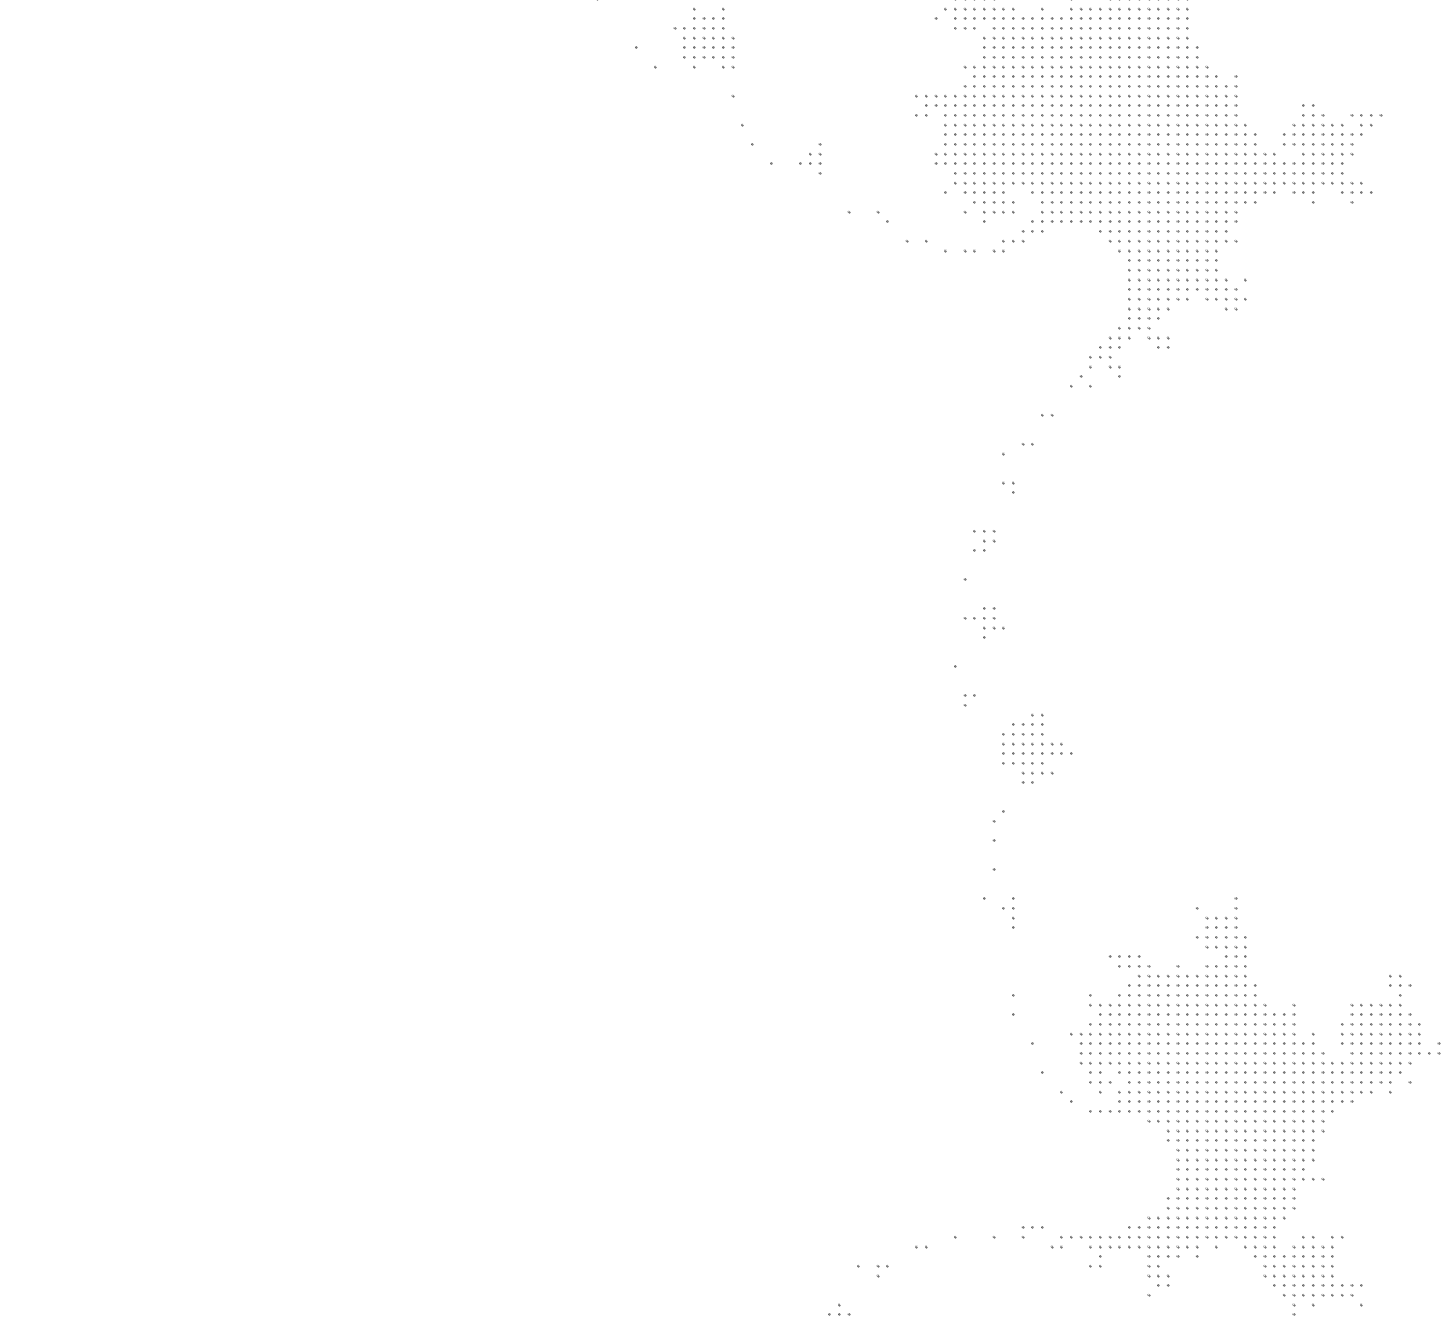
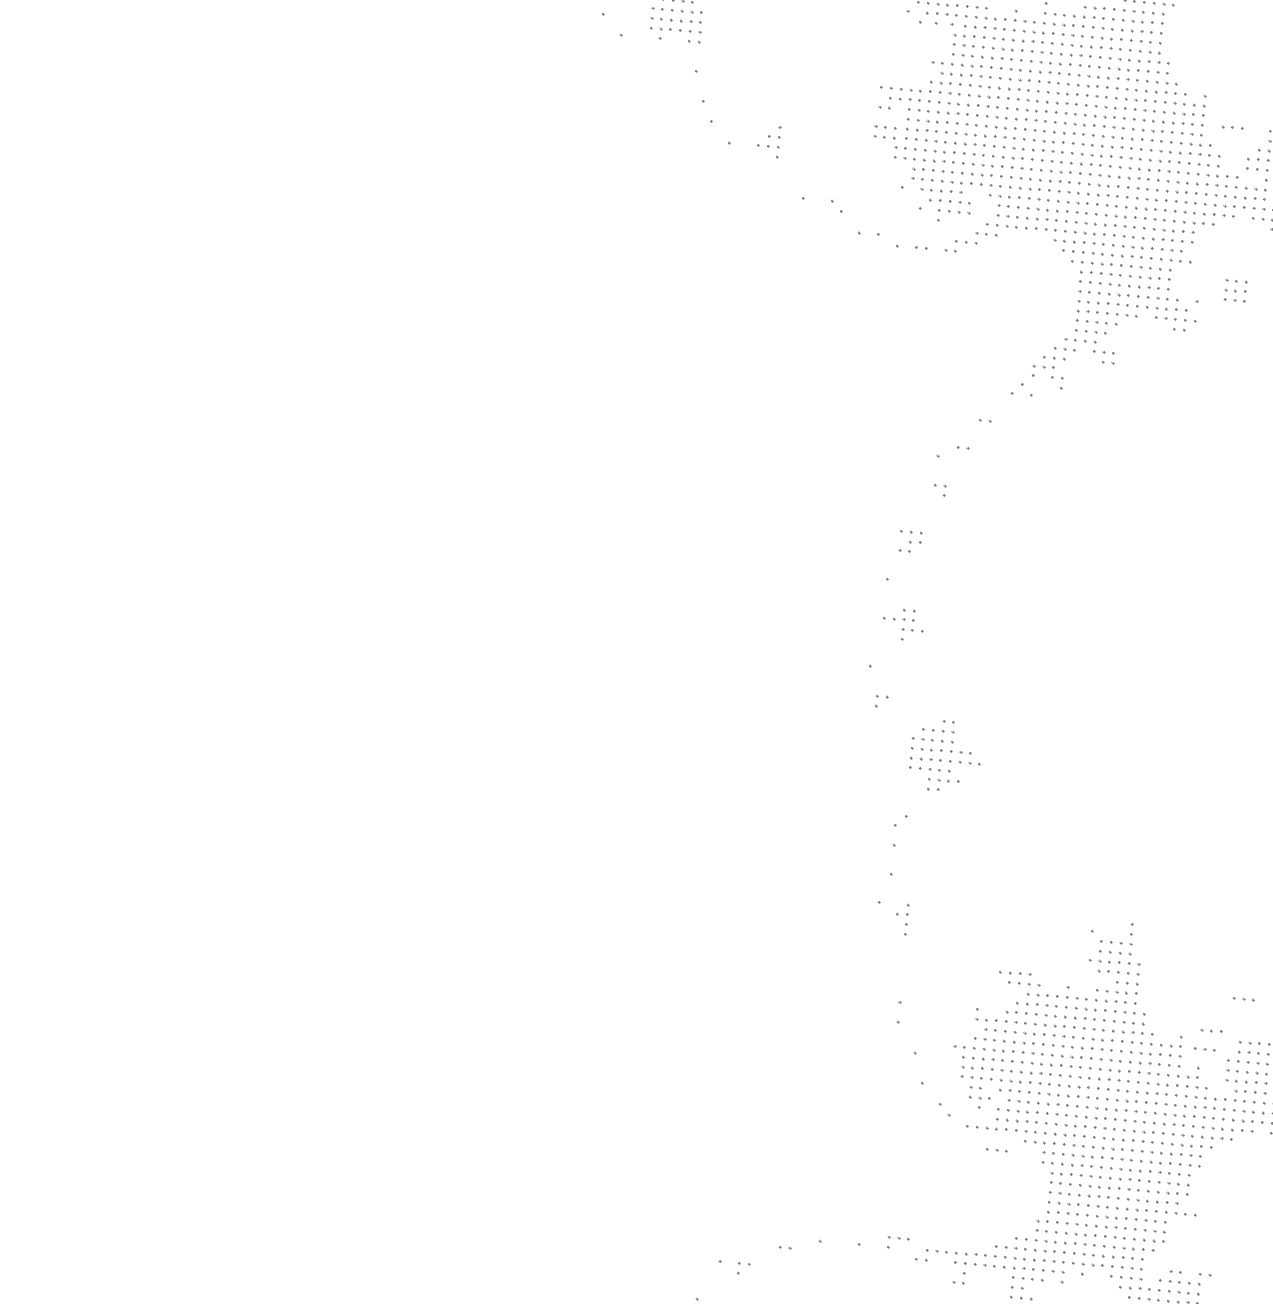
part: (964, 28) -> (935, 23), size x1.6
part: (1265, 105) -> (1232, 127), added
part: (923, 139) -> (884, 131), added
part: (1282, 265) -> (1235, 290), added
part: (1351, 962) -> (1243, 999), added
part: (1322, 996) -> (1211, 1030), added
part: (1317, 1015) -> (1204, 1049), added
part: (1121, 1132) -> (996, 1150), added

